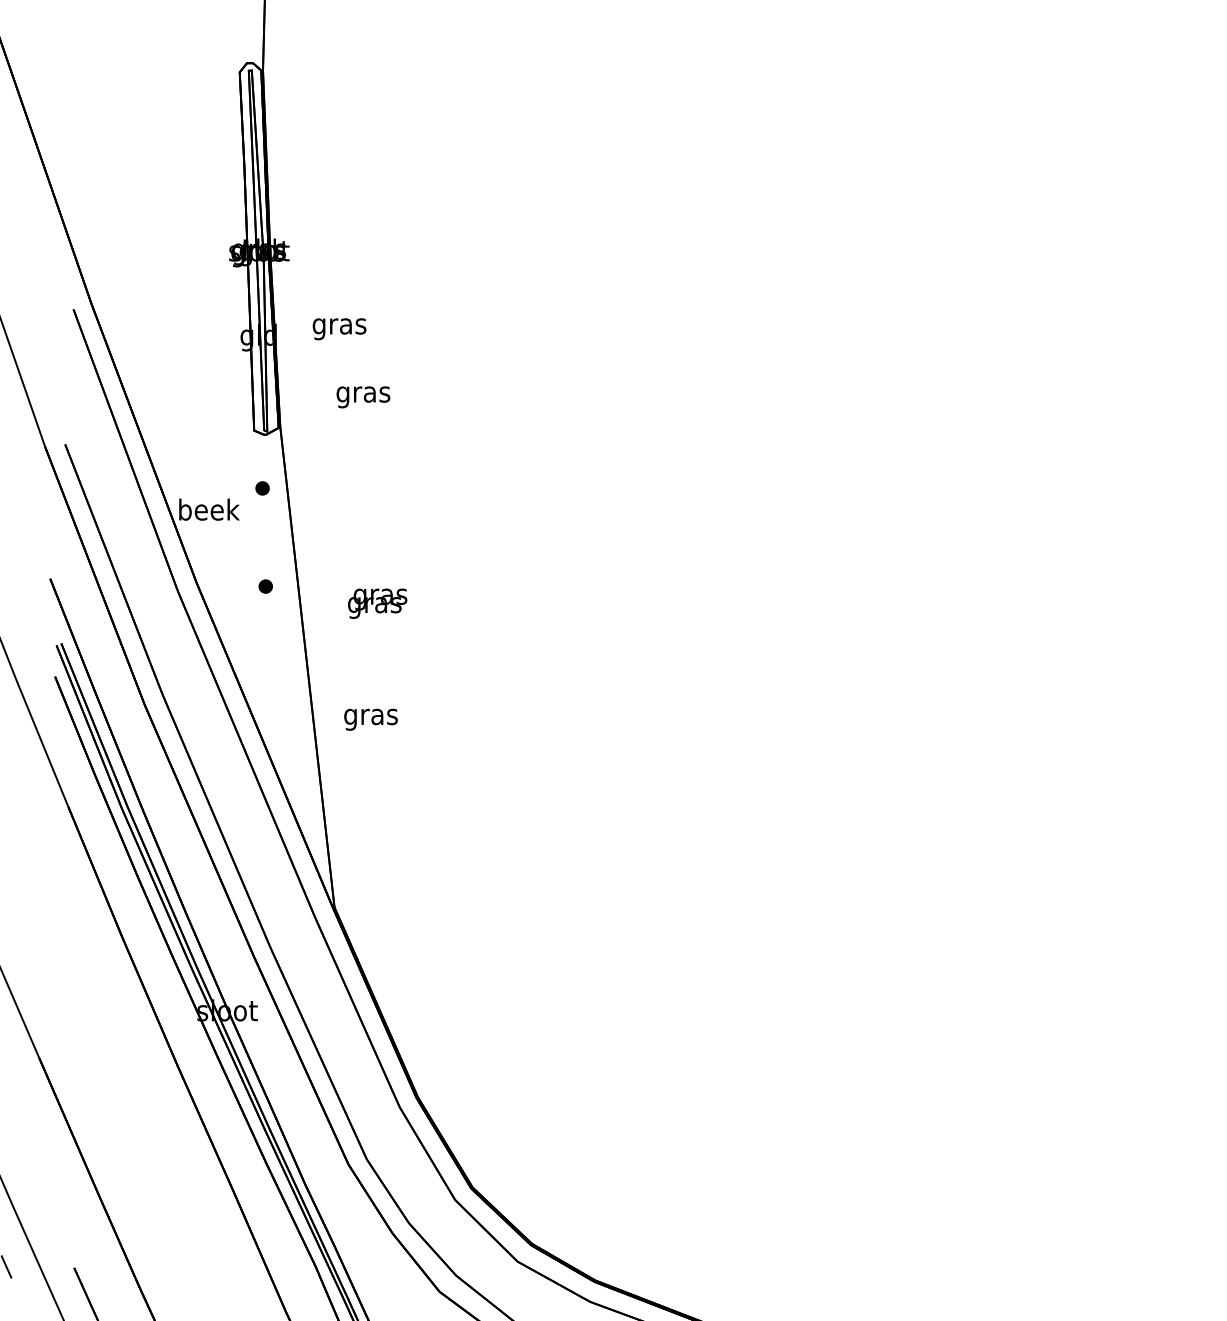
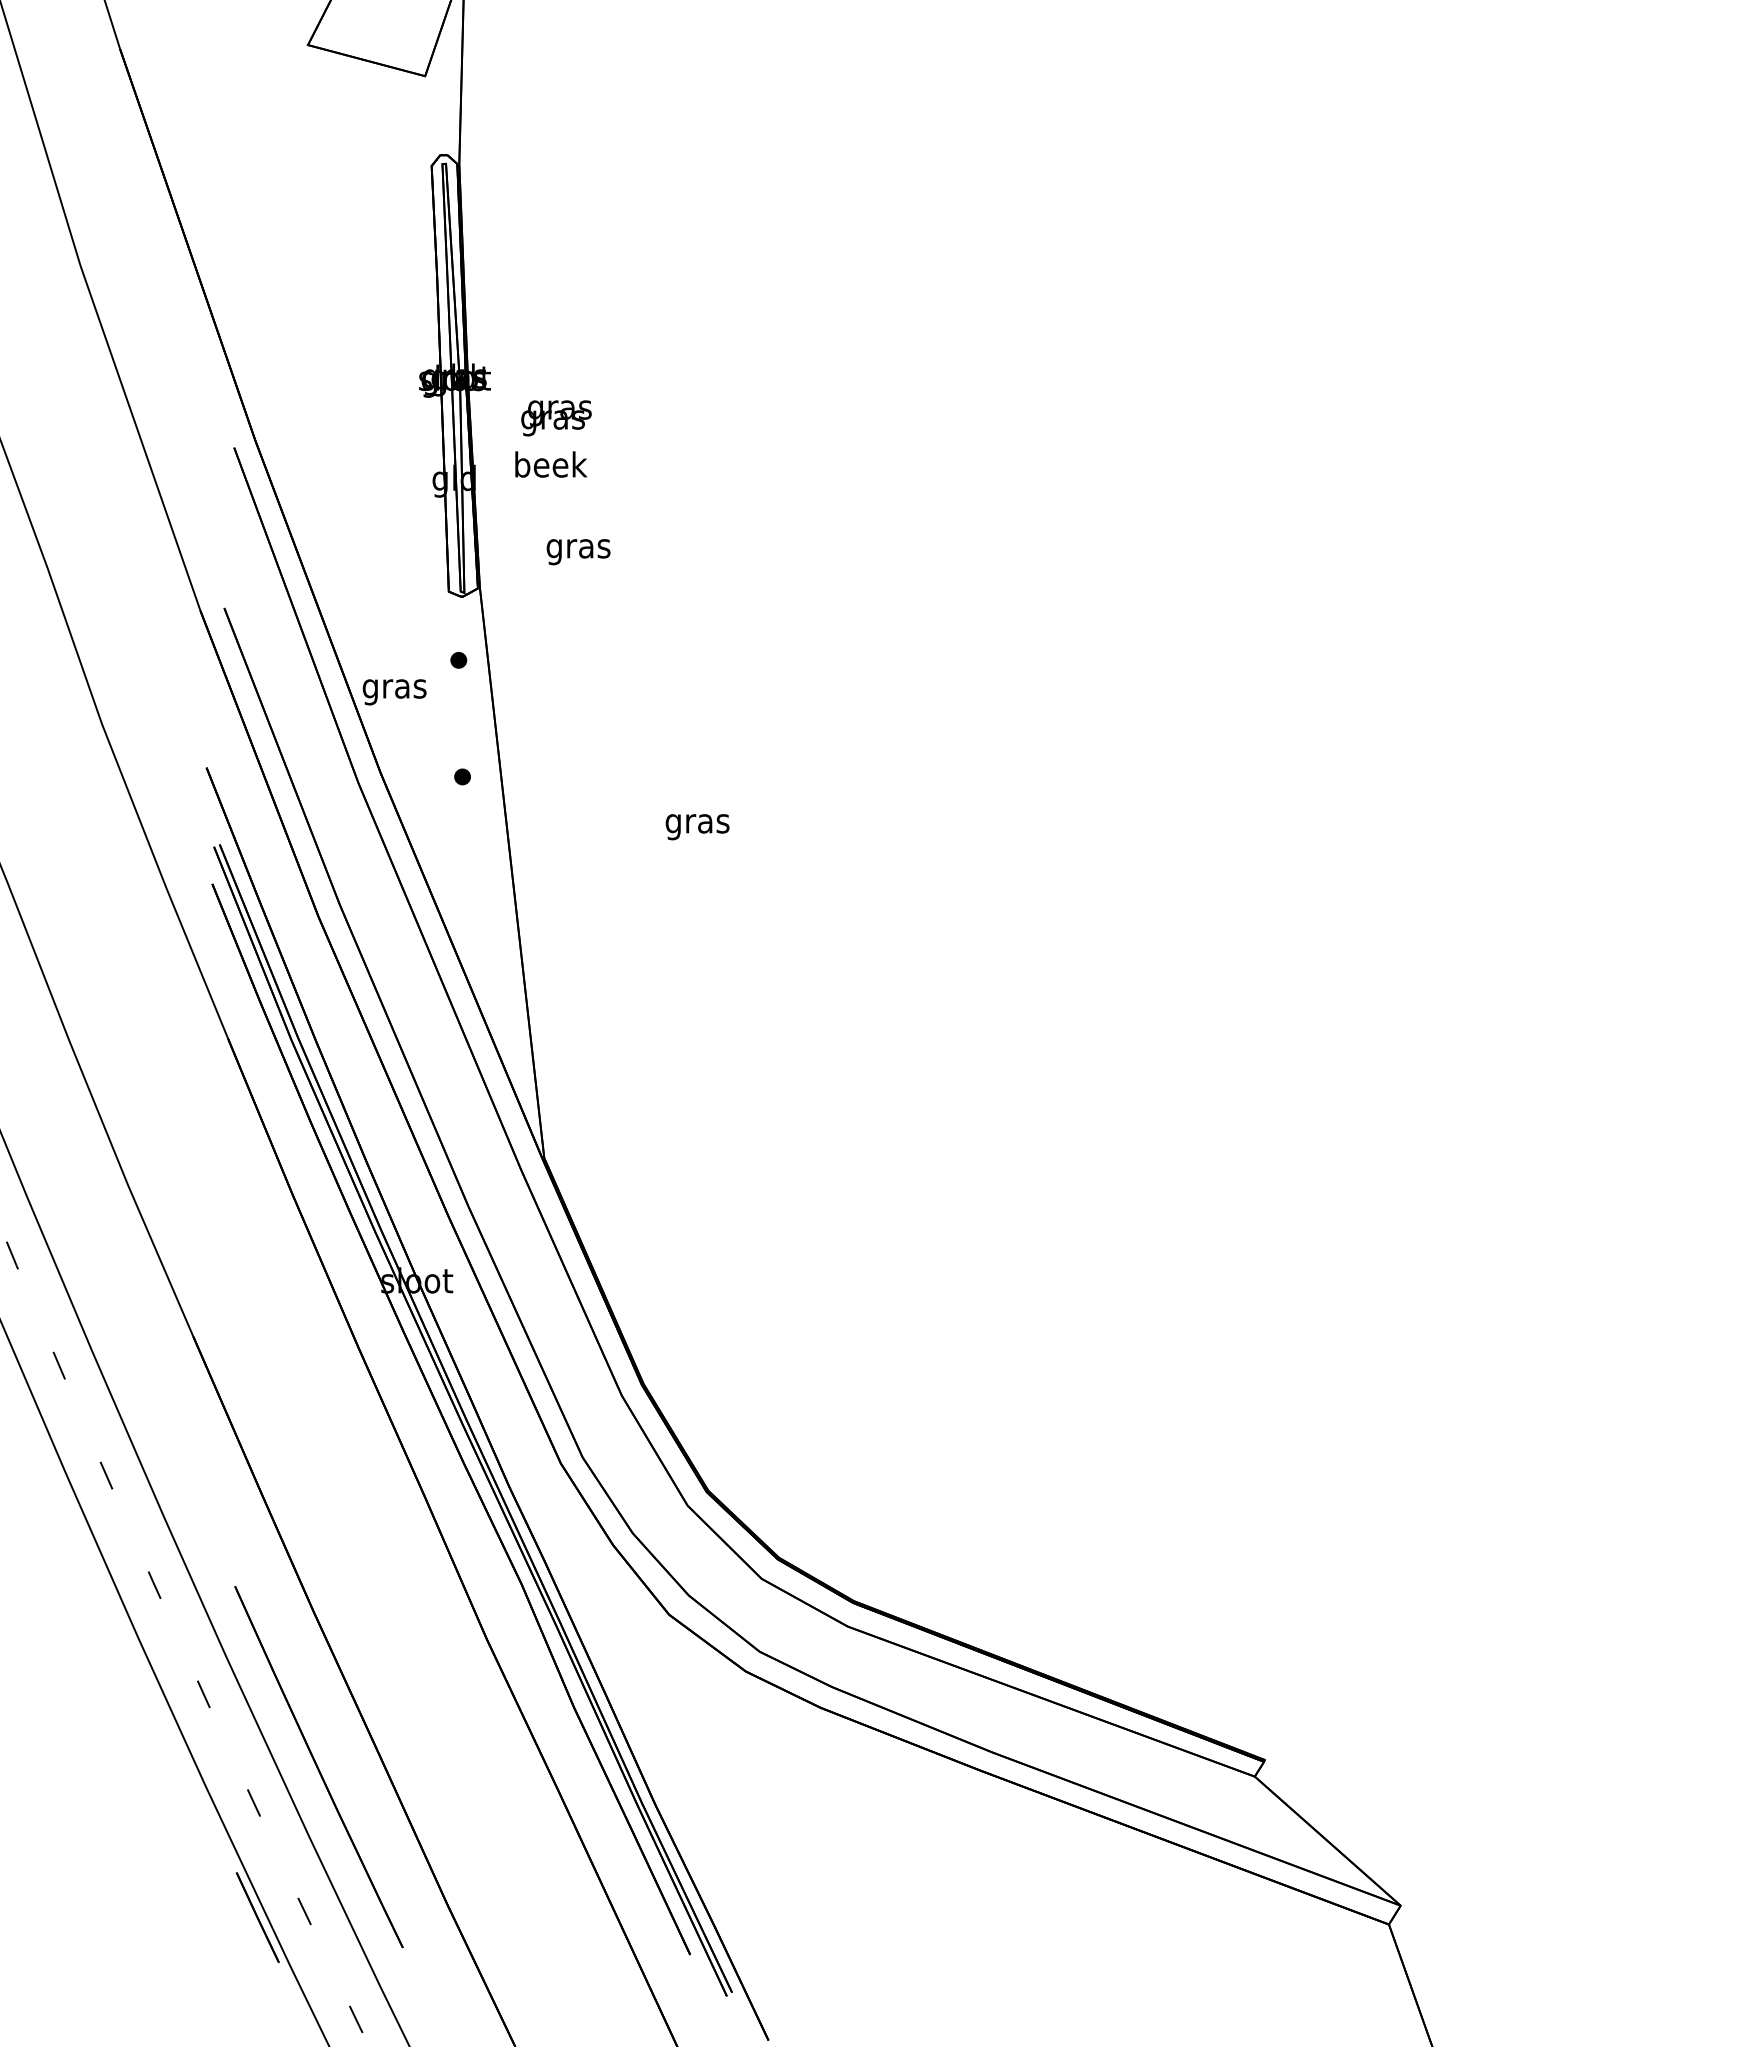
text: (340, 326) -> (551, 467), gras -> beek
text: (209, 512) -> (395, 688), beek -> gras
text: (377, 603) -> (556, 418), moved
text: (370, 720) -> (697, 827), moved

